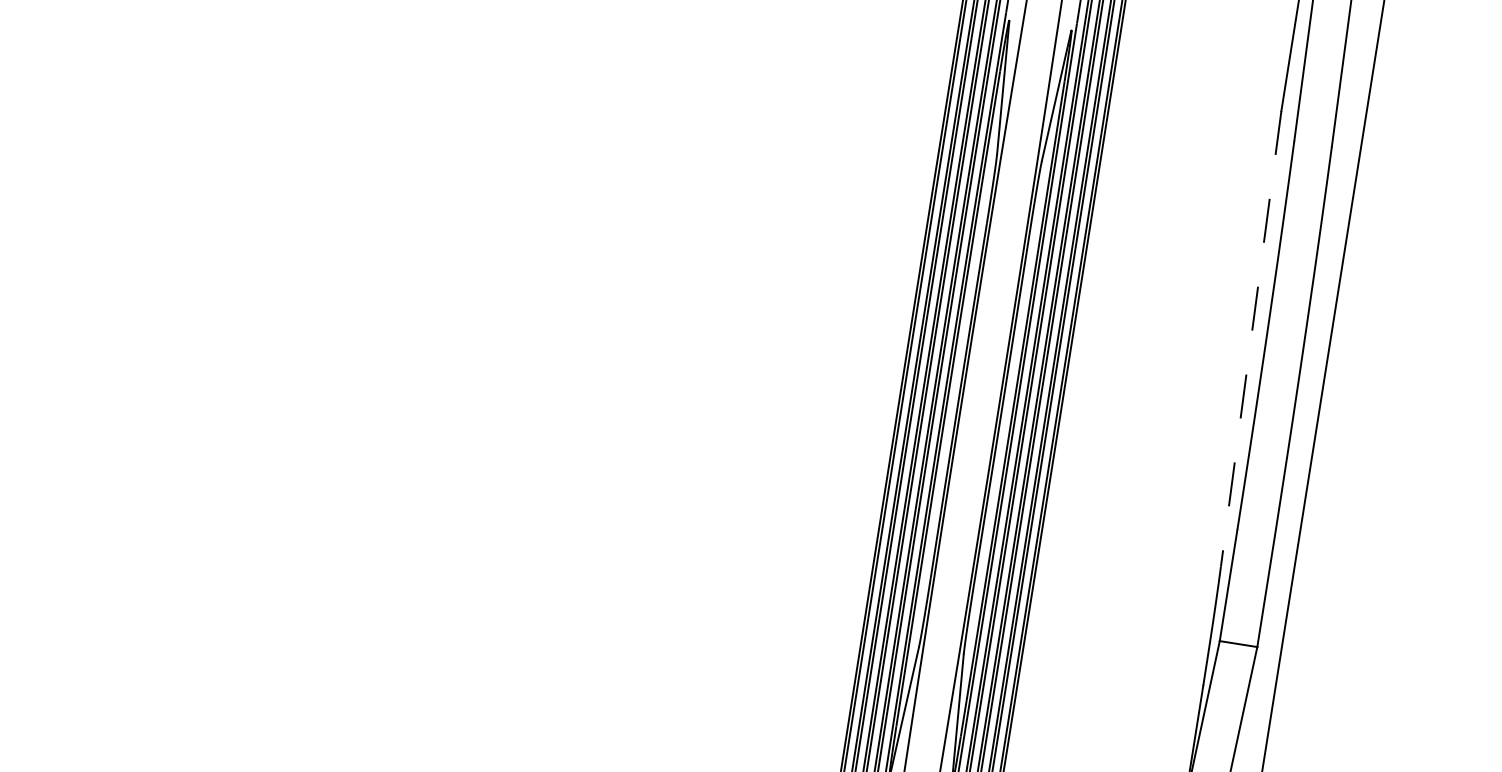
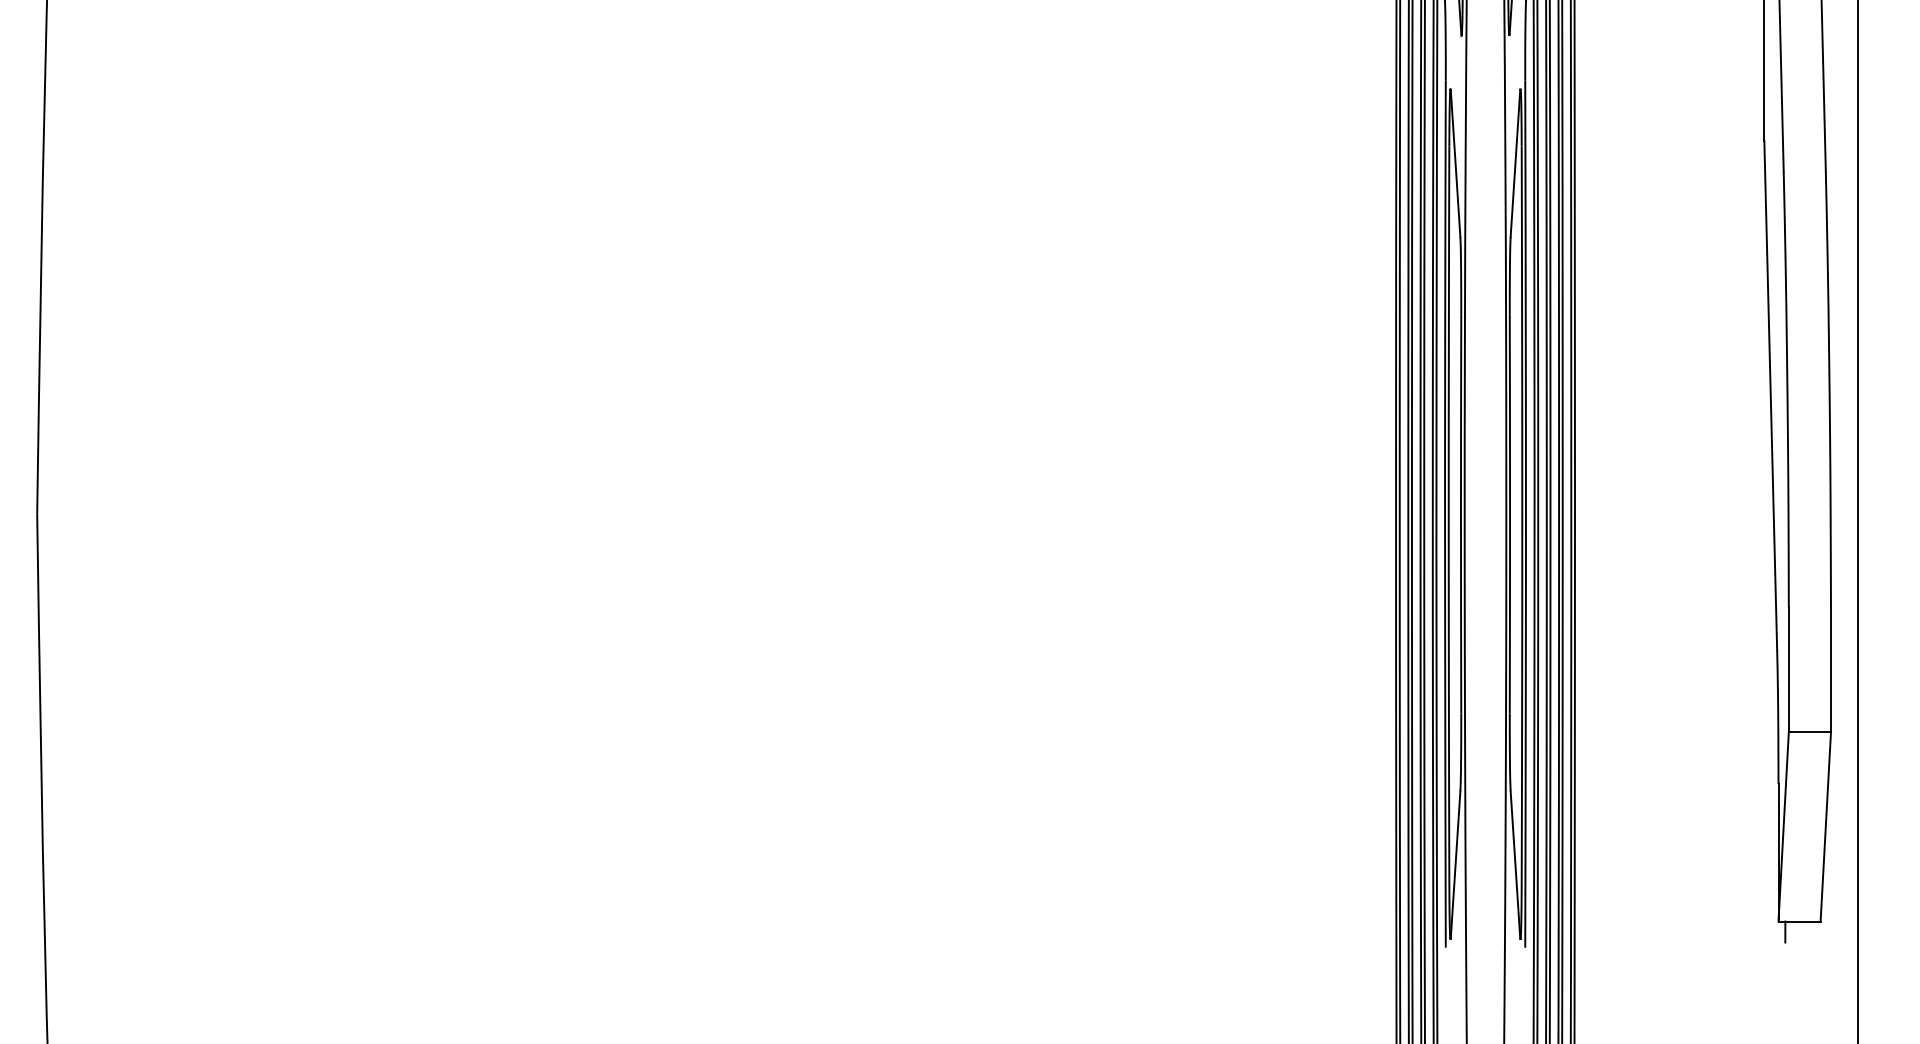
line: (1250, 338) -> (1770, 395), dashed -> solid

